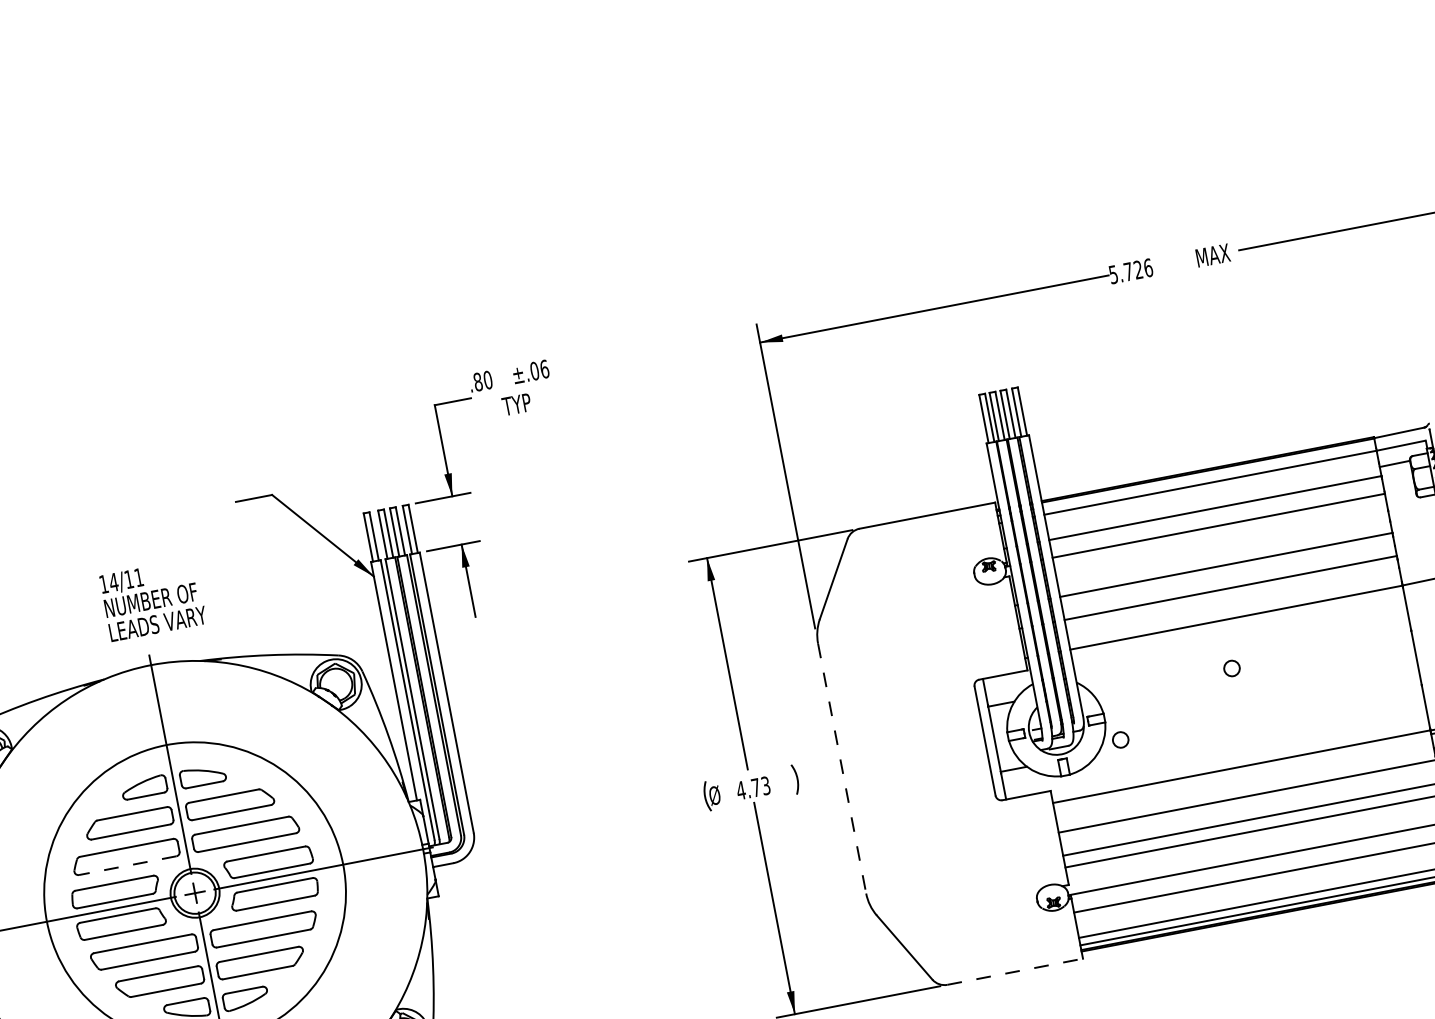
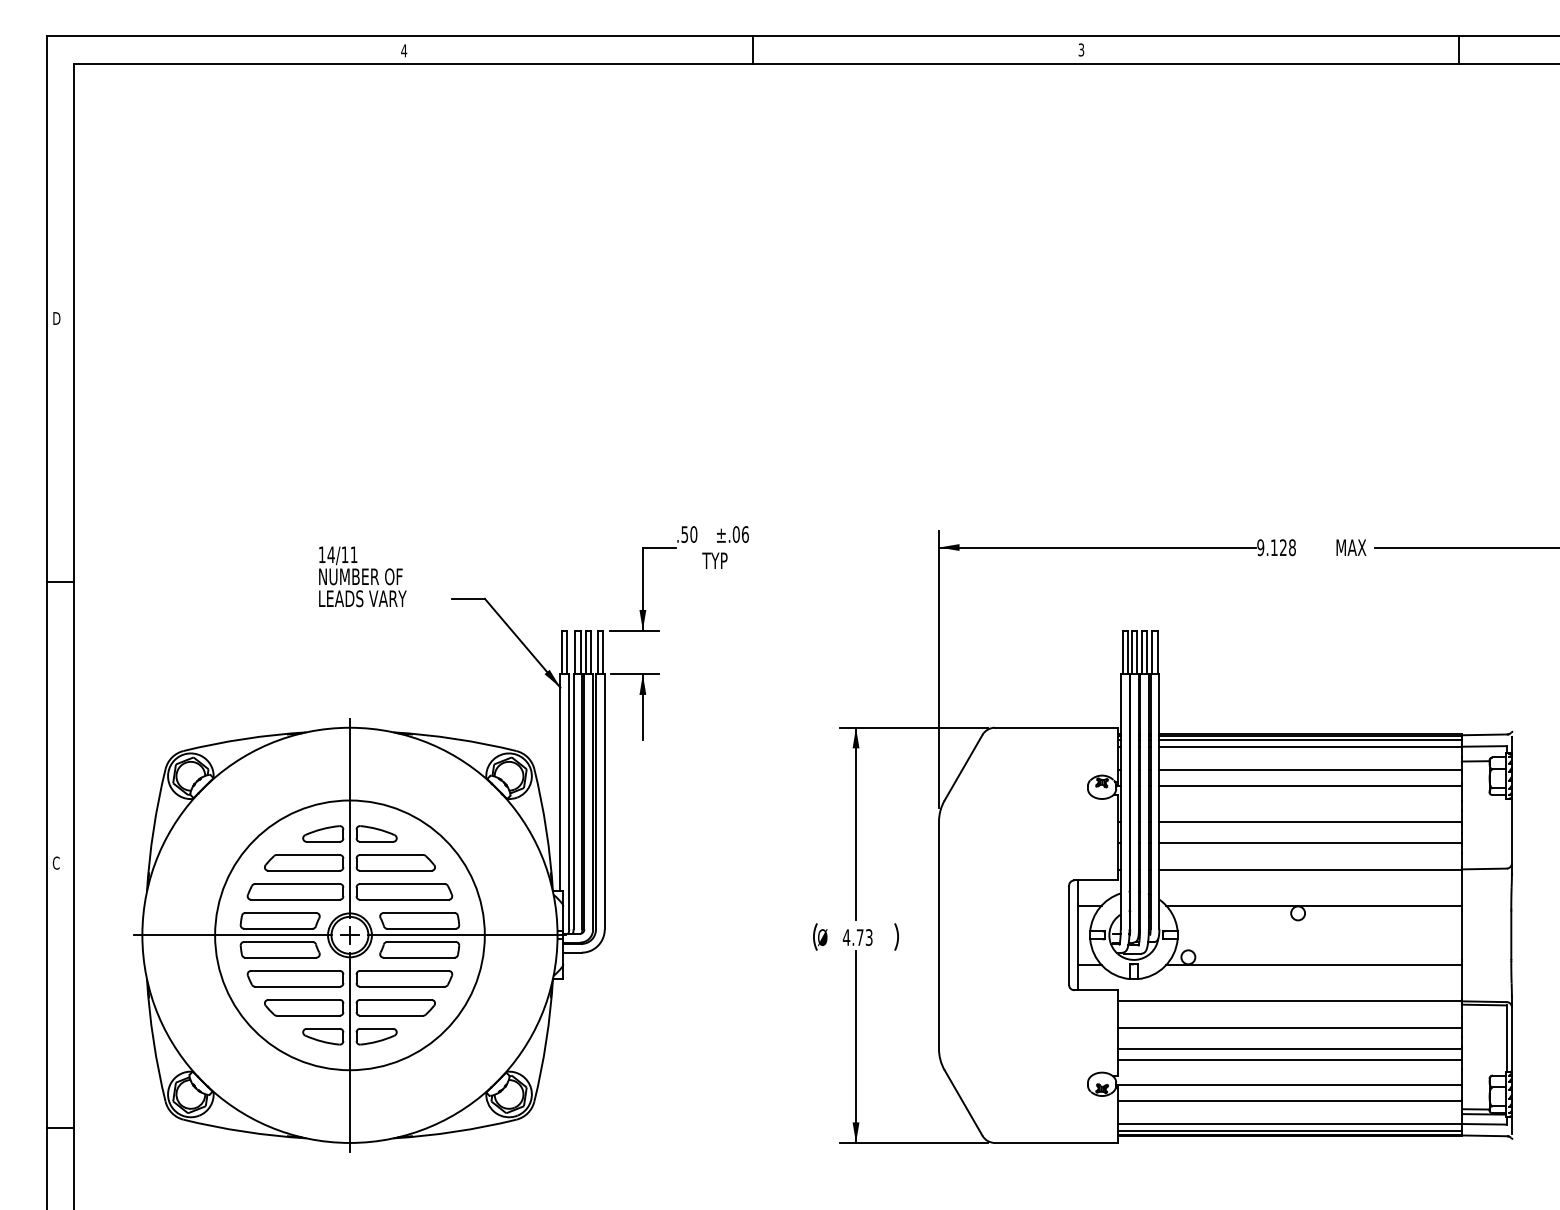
text: (1130, 271) -> (1276, 547), 5.726 -> 9.128
text: (477, 382) -> (684, 534), .80 -> .50
line: (1208, 474) -> (1310, 739), added
text: (152, 599) -> (362, 576), moved
line: (1247, 656) -> (1313, 905), added
line: (1259, 722) -> (1313, 965), added
line: (842, 768) -> (939, 935), dashed -> solid
line: (127, 865) -> (295, 899), dashed -> solid
line: (1015, 971) -> (1056, 1142), dashed -> solid

